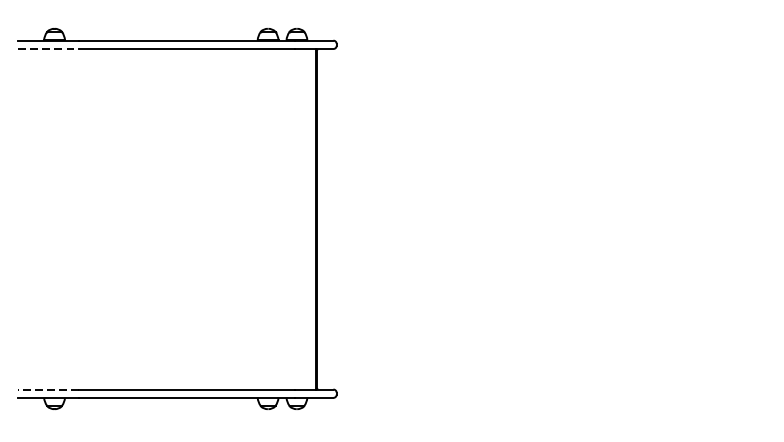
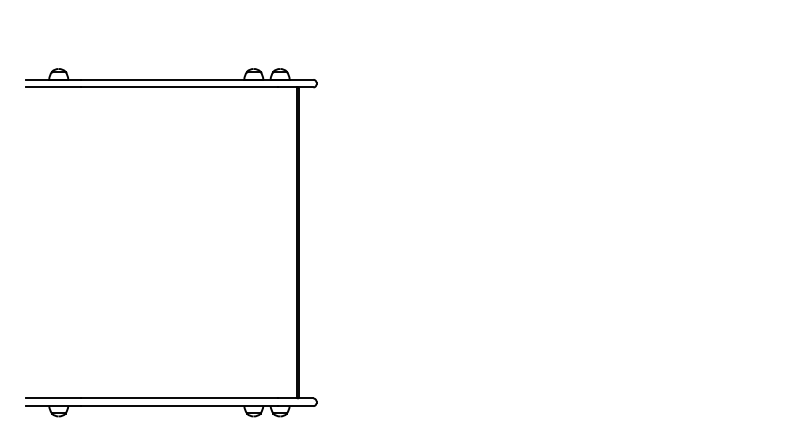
line: (48, 49) -> (53, 87), dashed -> solid
line: (48, 389) -> (53, 398), dashed -> solid

